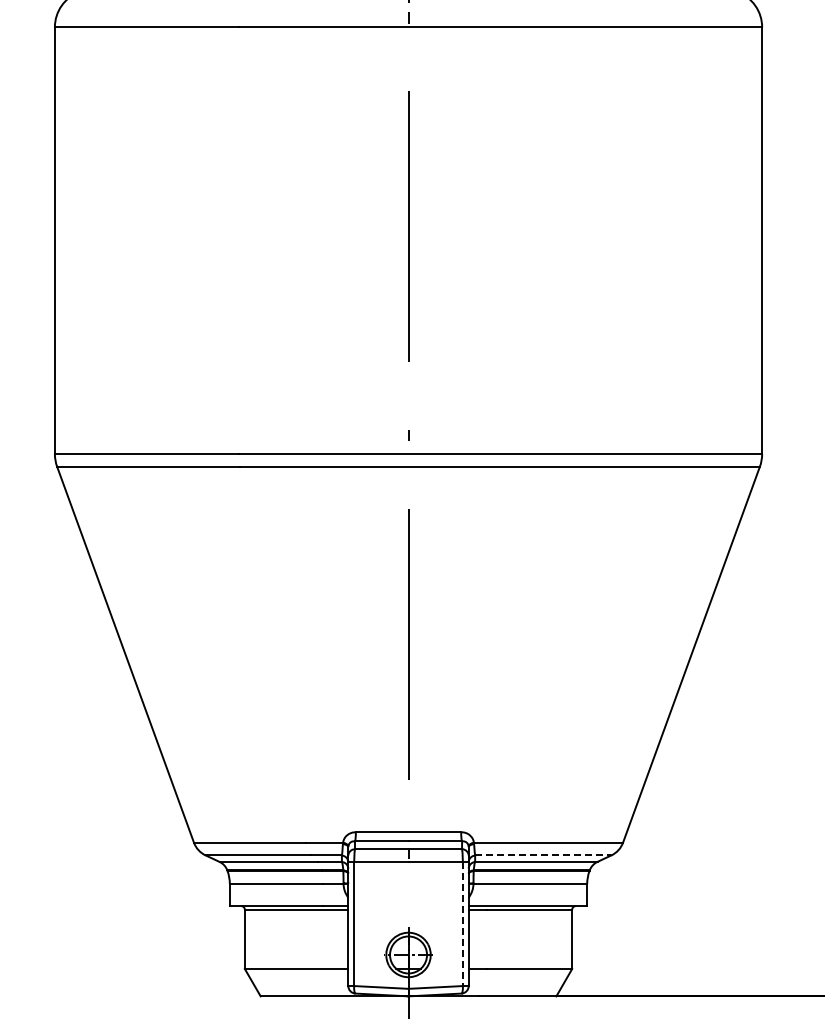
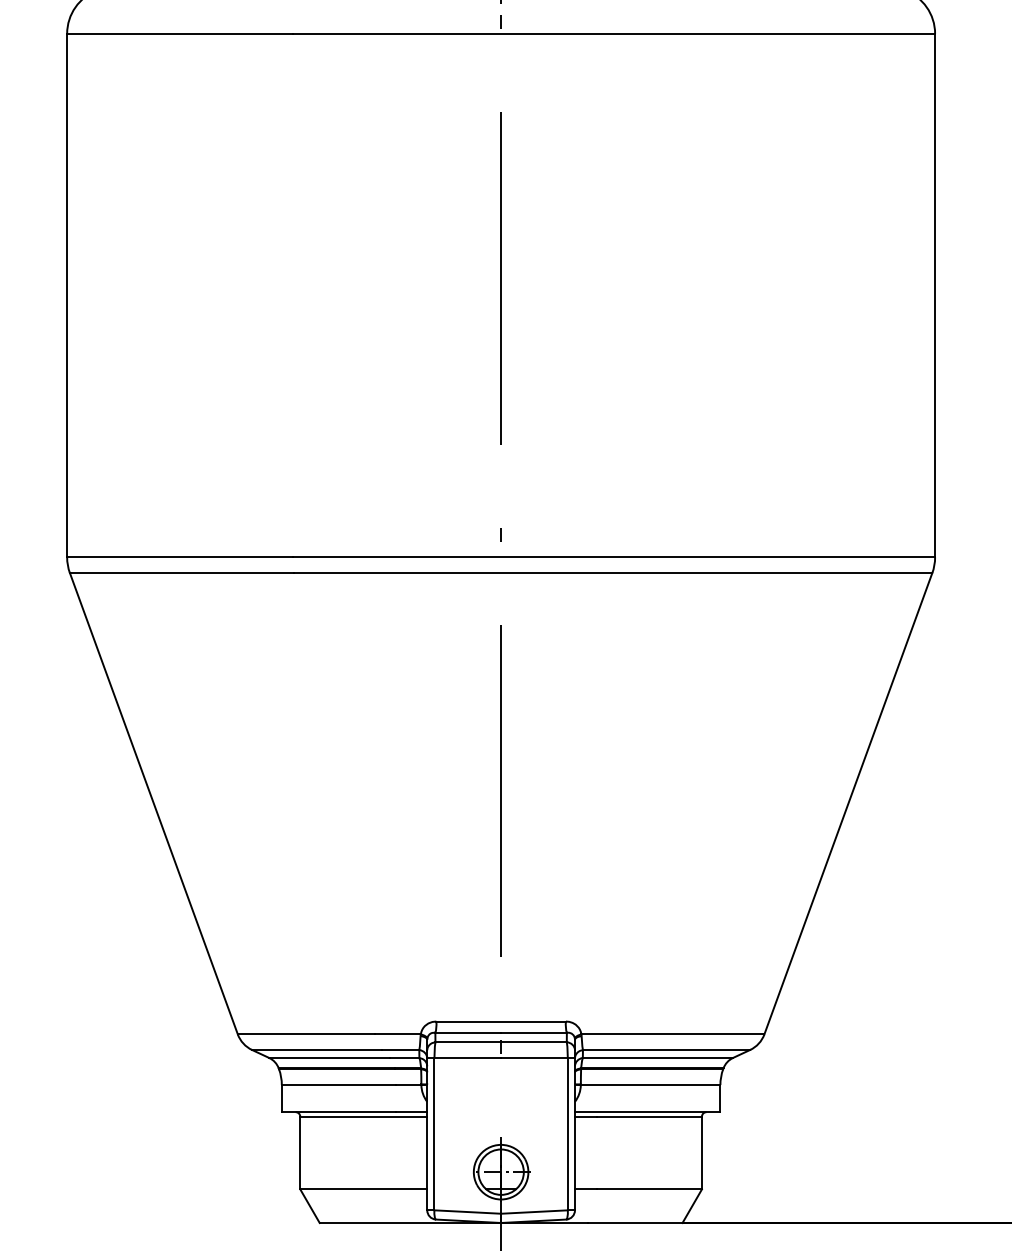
line: (543, 855) -> (666, 1050), dashed -> solid
line: (462, 924) -> (567, 1134), dashed -> solid

